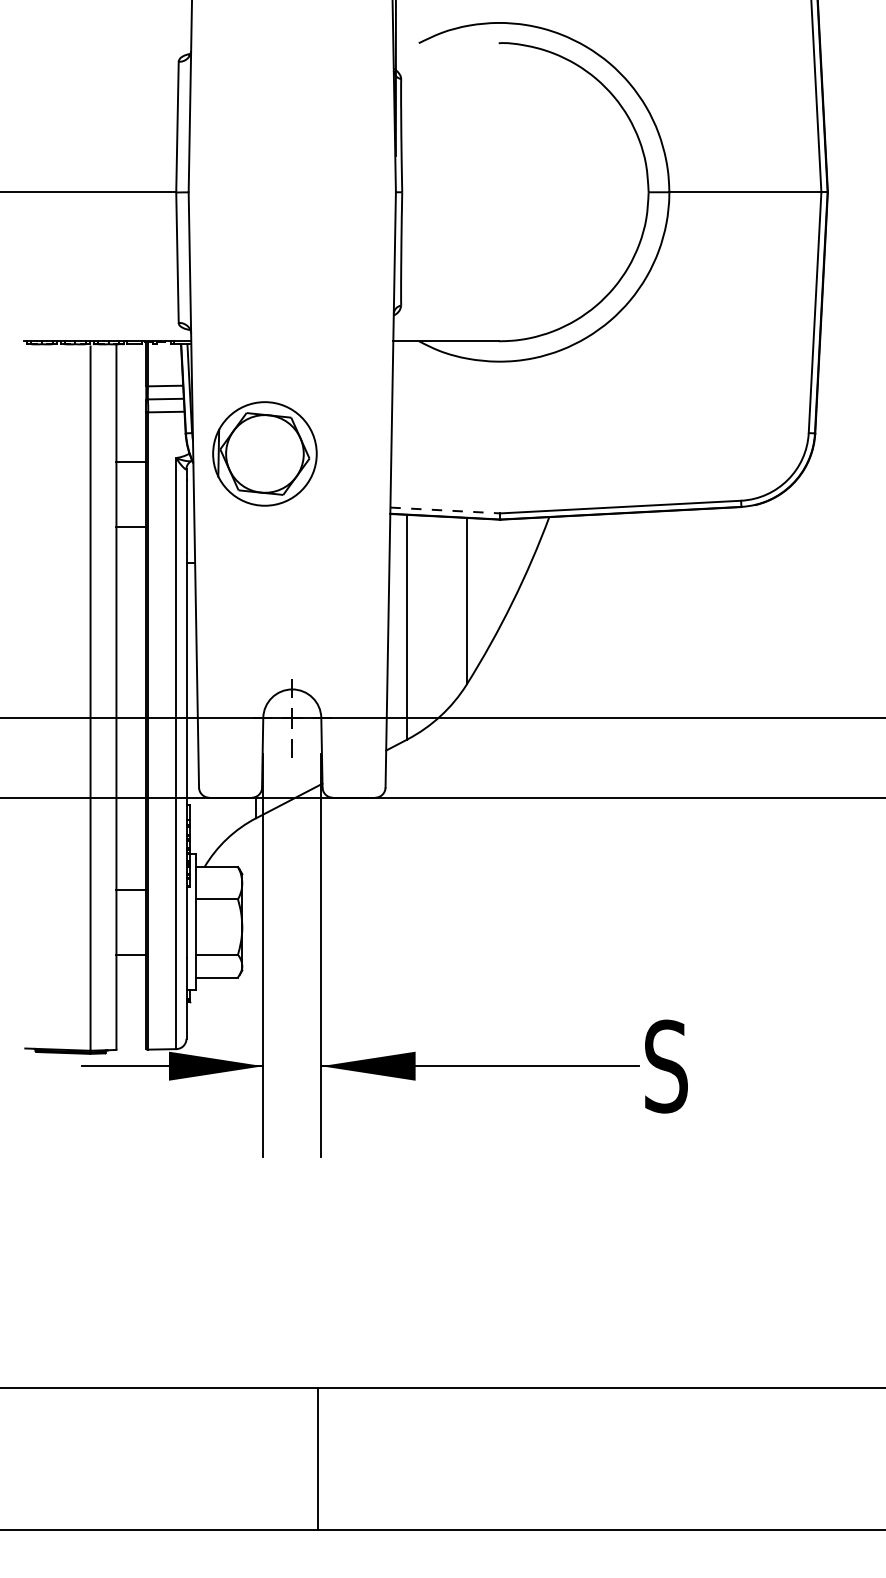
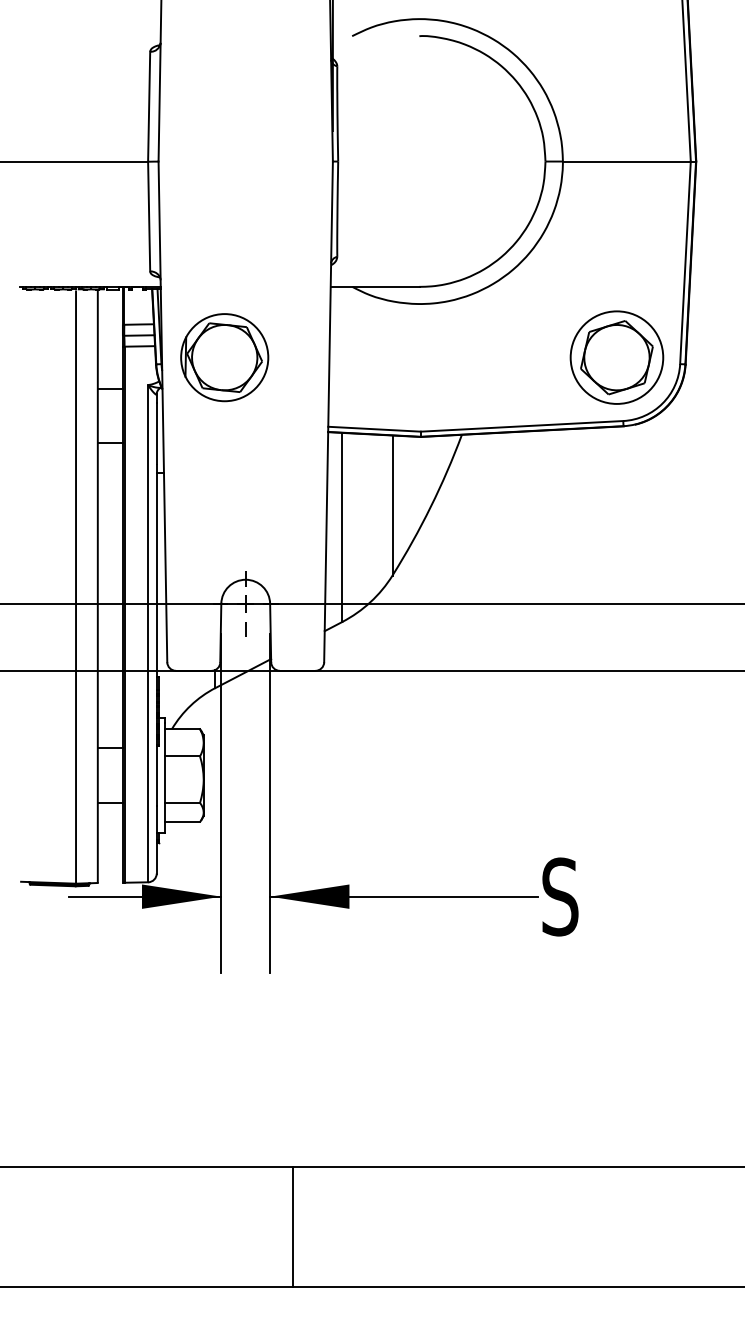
part: (733, 425) -> (616, 357), added
part: (264, 453) -> (224, 357), moved
line: (446, 510) -> (375, 429), dashed -> solid
line: (318, 1459) -> (292, 1227), moved

